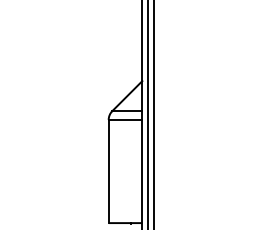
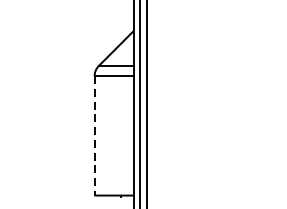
line: (108, 171) -> (94, 135), solid -> dashed

